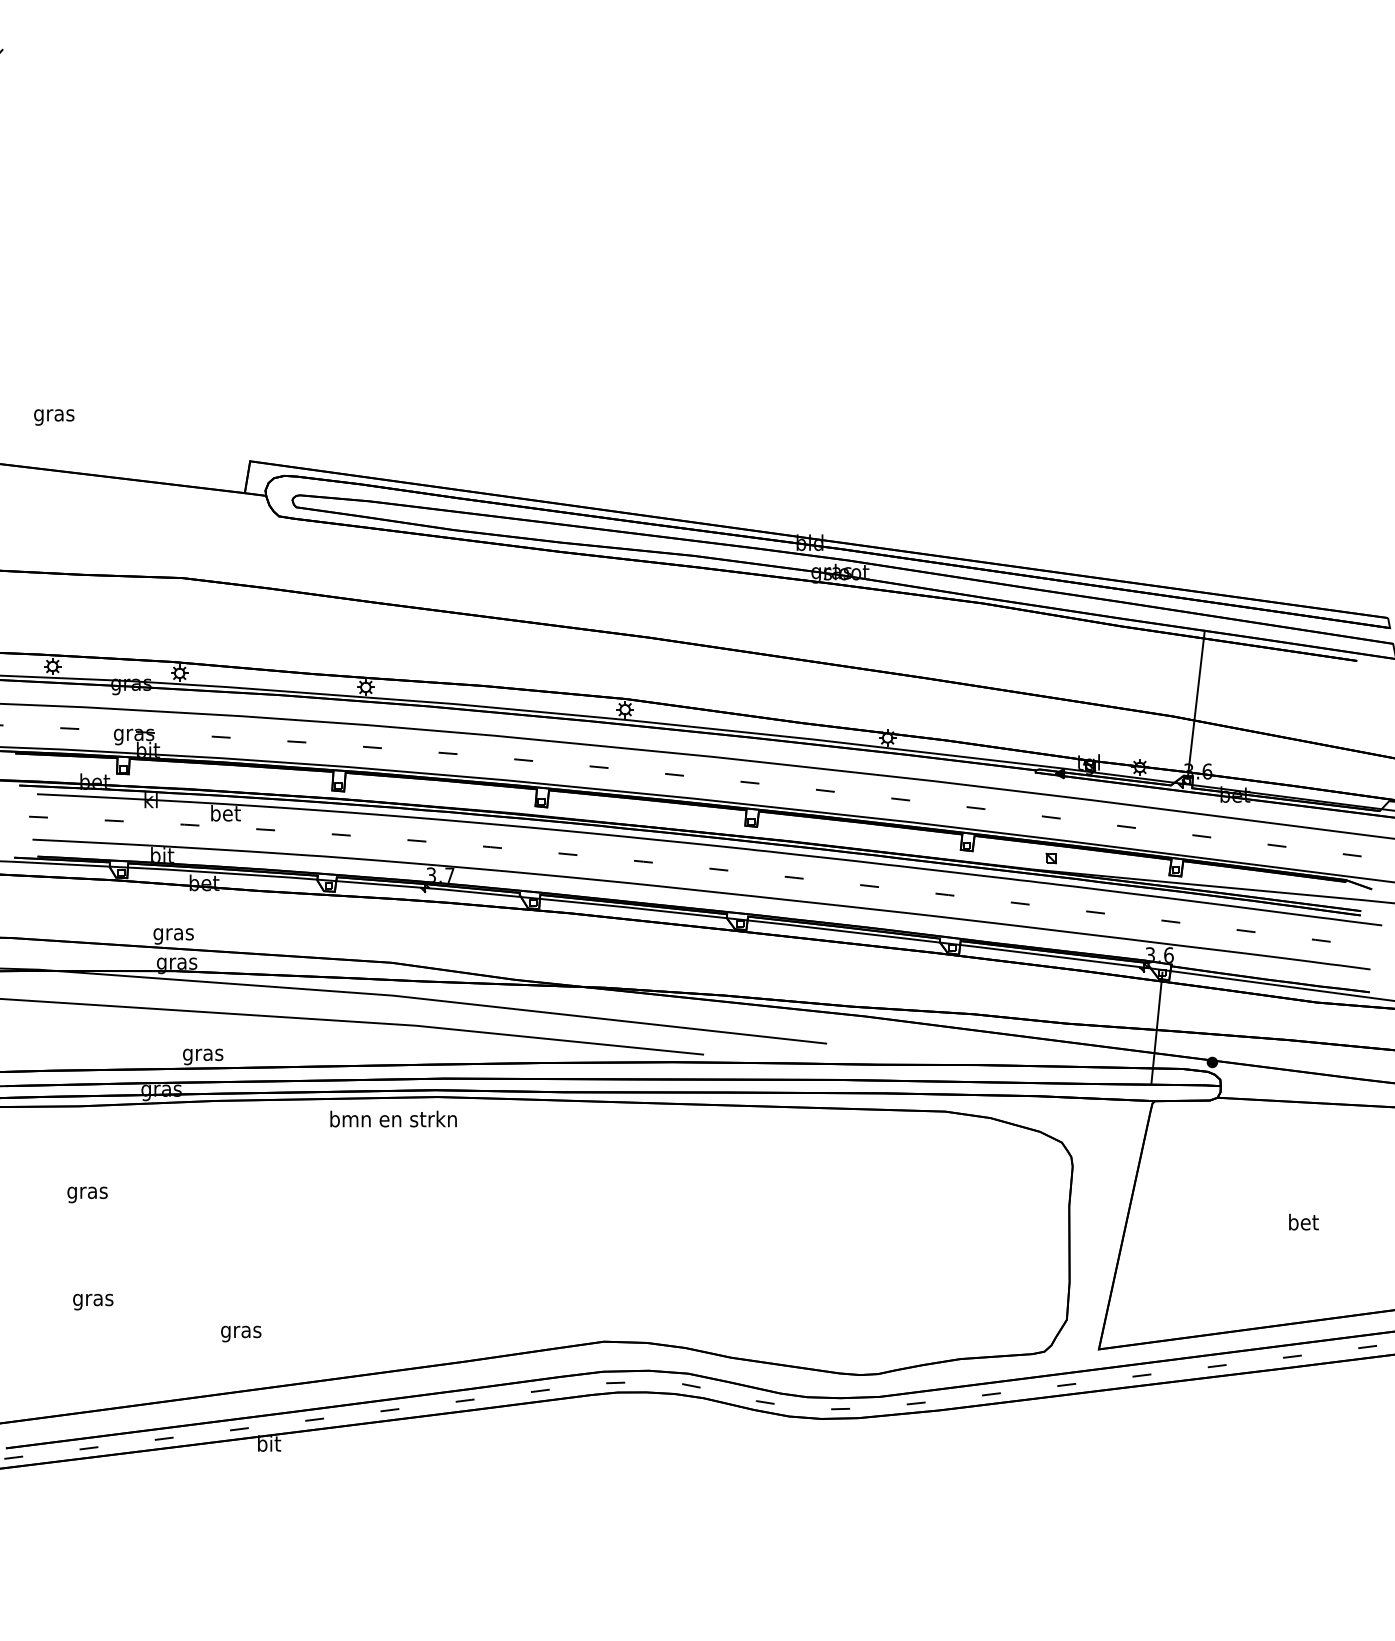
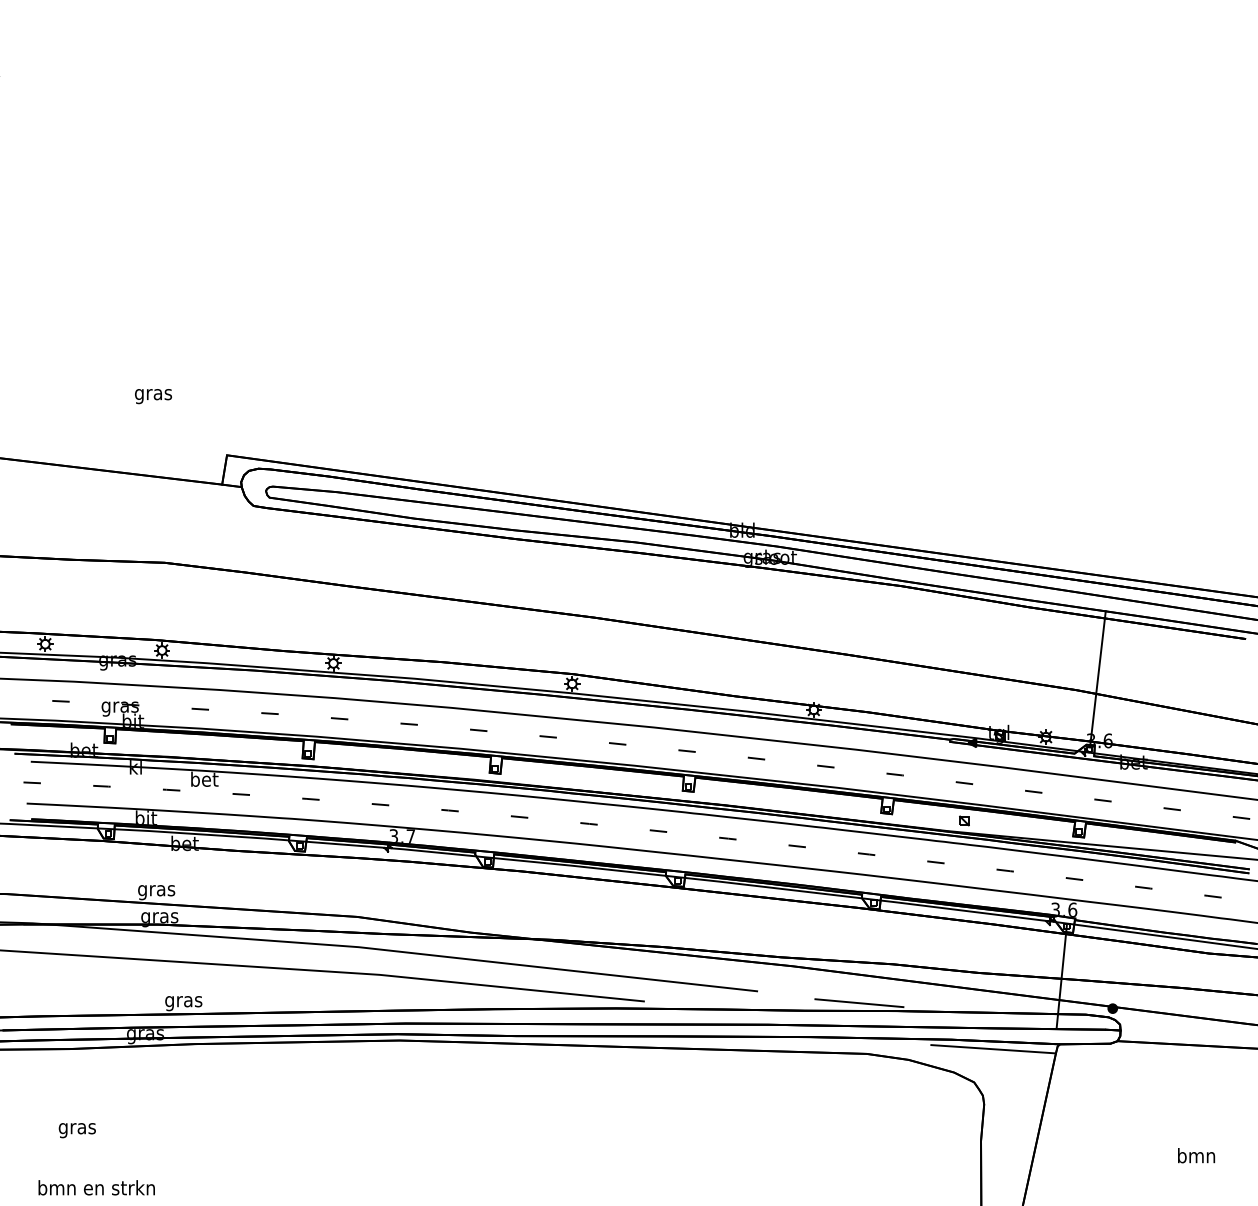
text: (54, 417) -> (153, 396), moved
line: (936, 1056) -> (858, 1003), added
line: (1082, 1106) -> (993, 1049), added
text: (393, 1118) -> (96, 1187), moved
text: (1303, 1221) -> (1196, 1155), bet -> bmn

